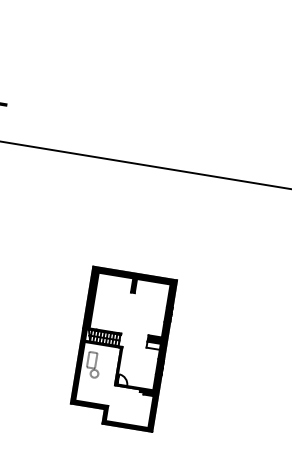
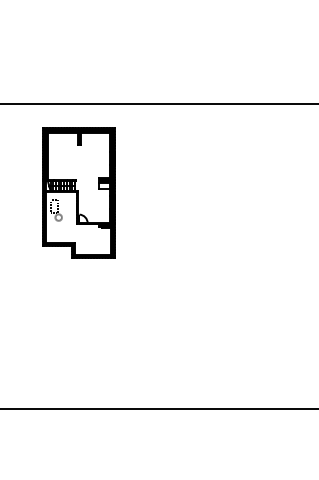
part: (122, 348) -> (78, 192), moved

